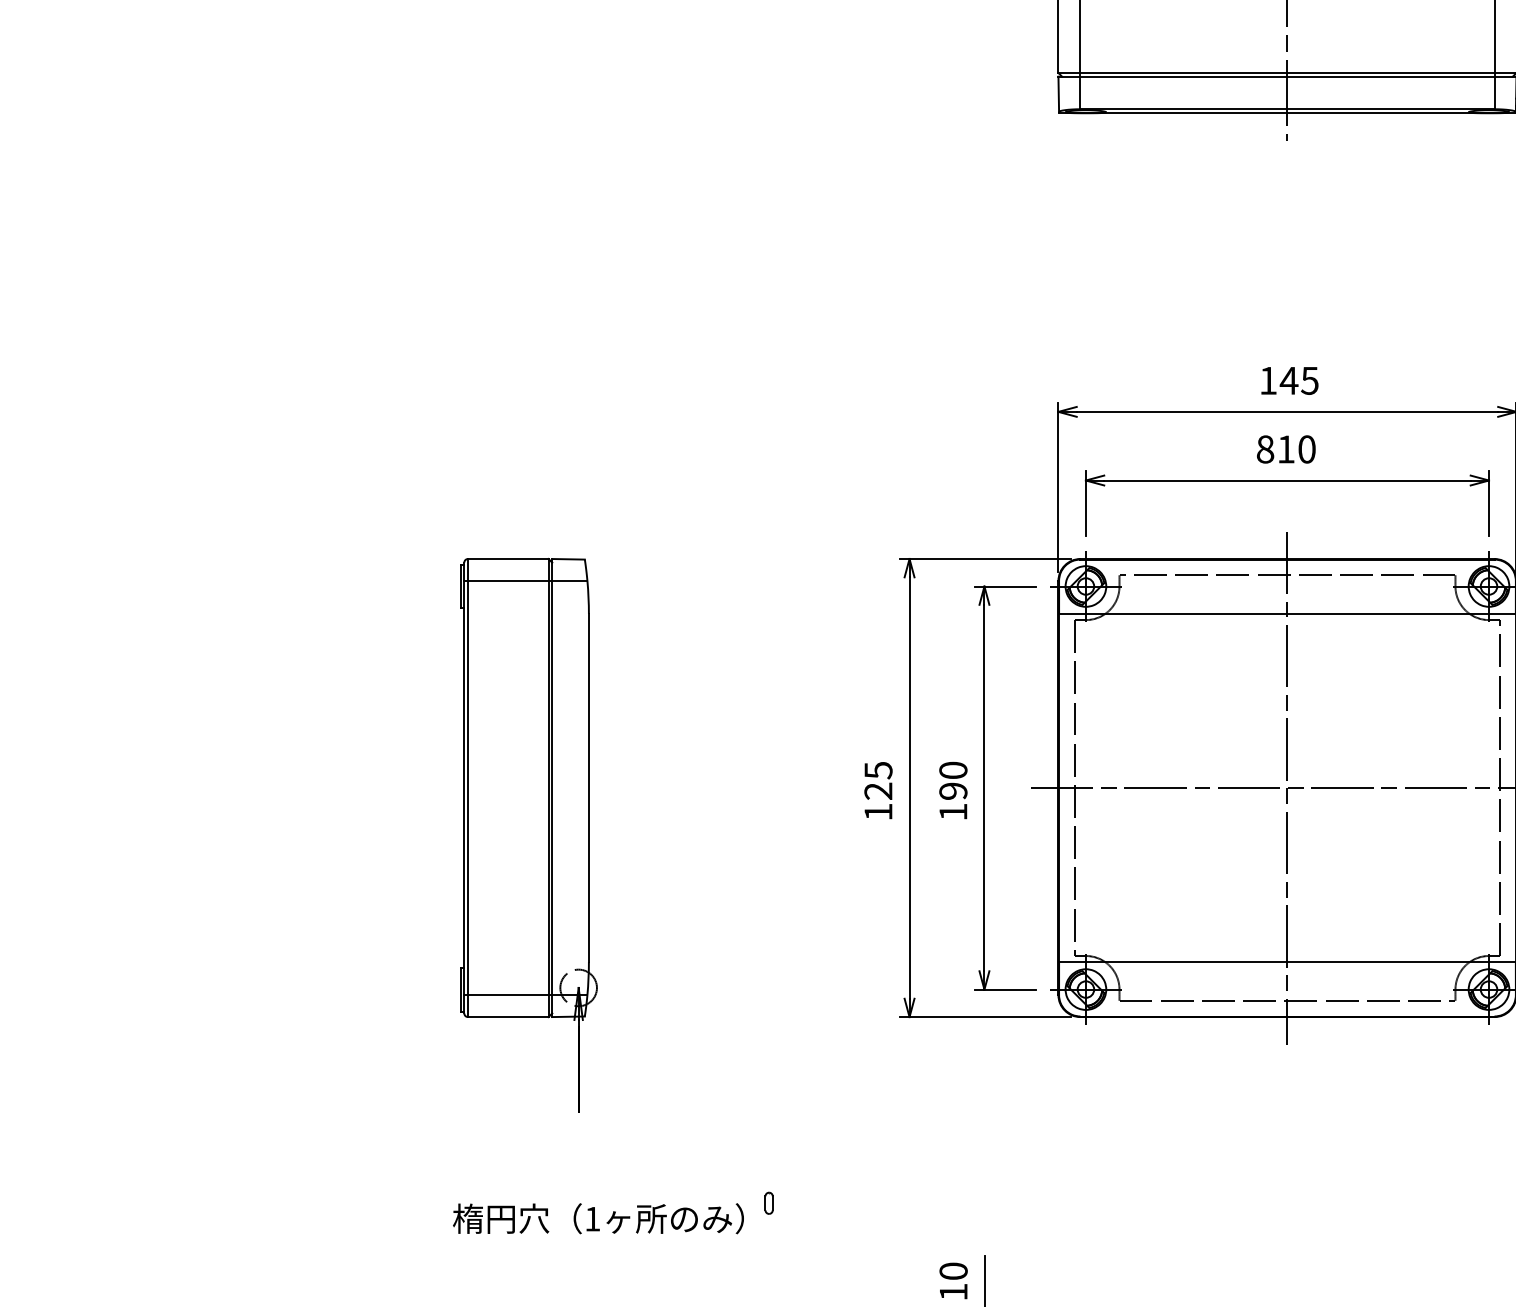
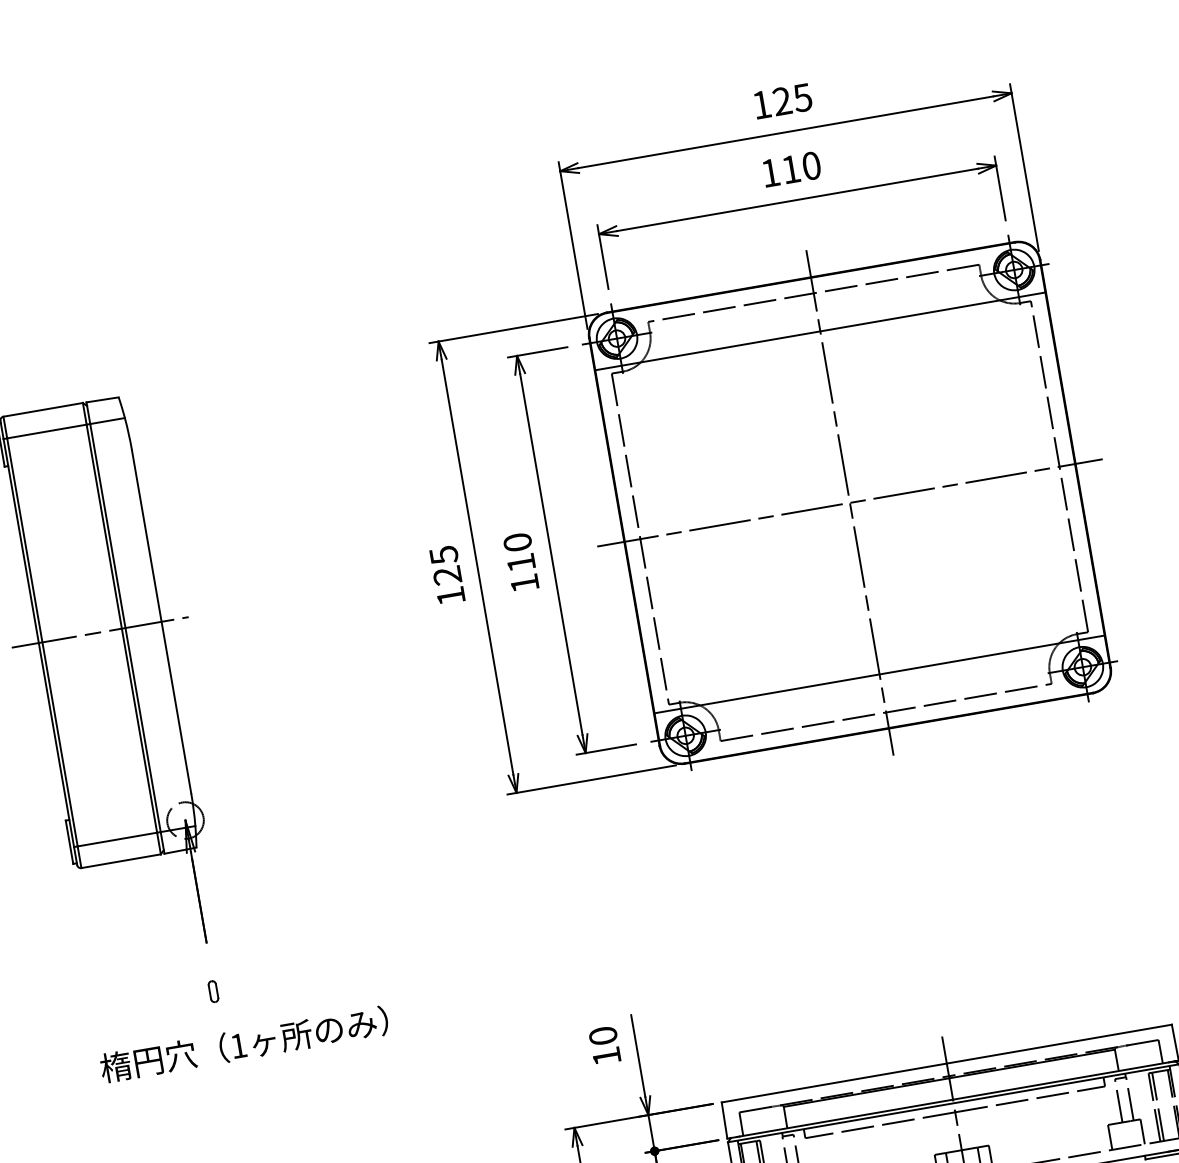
text: (1288, 380) -> (781, 101), 145 -> 125
text: (1265, 449) -> (770, 173), 810 -> 110
line: (526, 788) -> (100, 632), added
text: (953, 790) -> (521, 562), 190 -> 110
part: (768, 1202) -> (212, 990), moved

